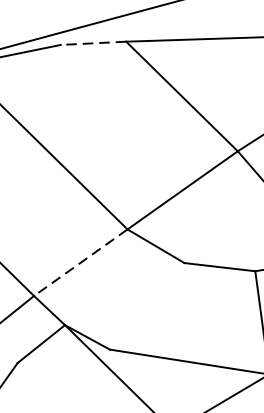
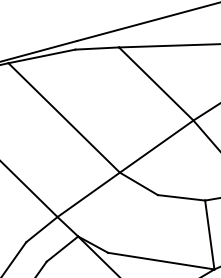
line: (93, 43) -> (97, 48), dashed -> solid
line: (80, 263) -> (88, 195), dashed -> solid

